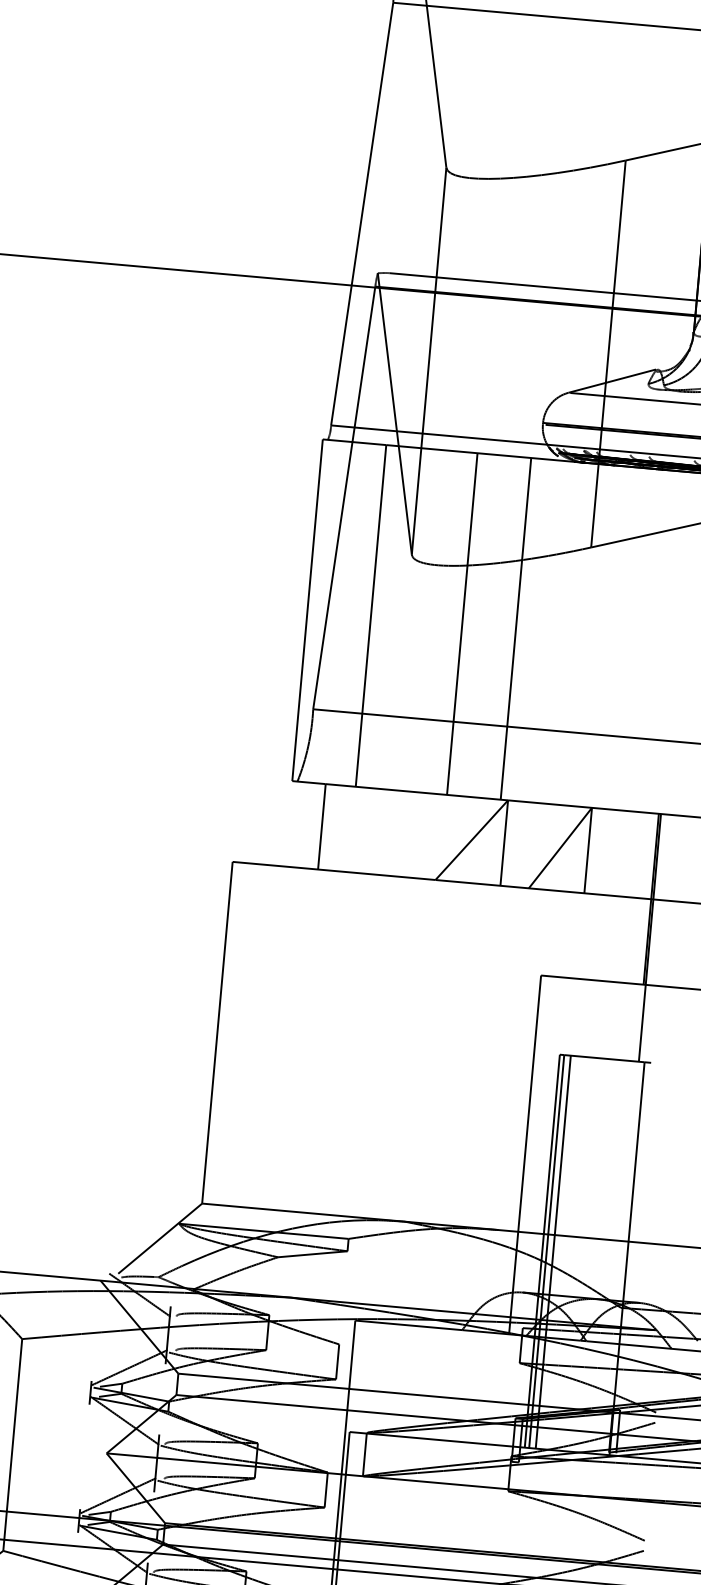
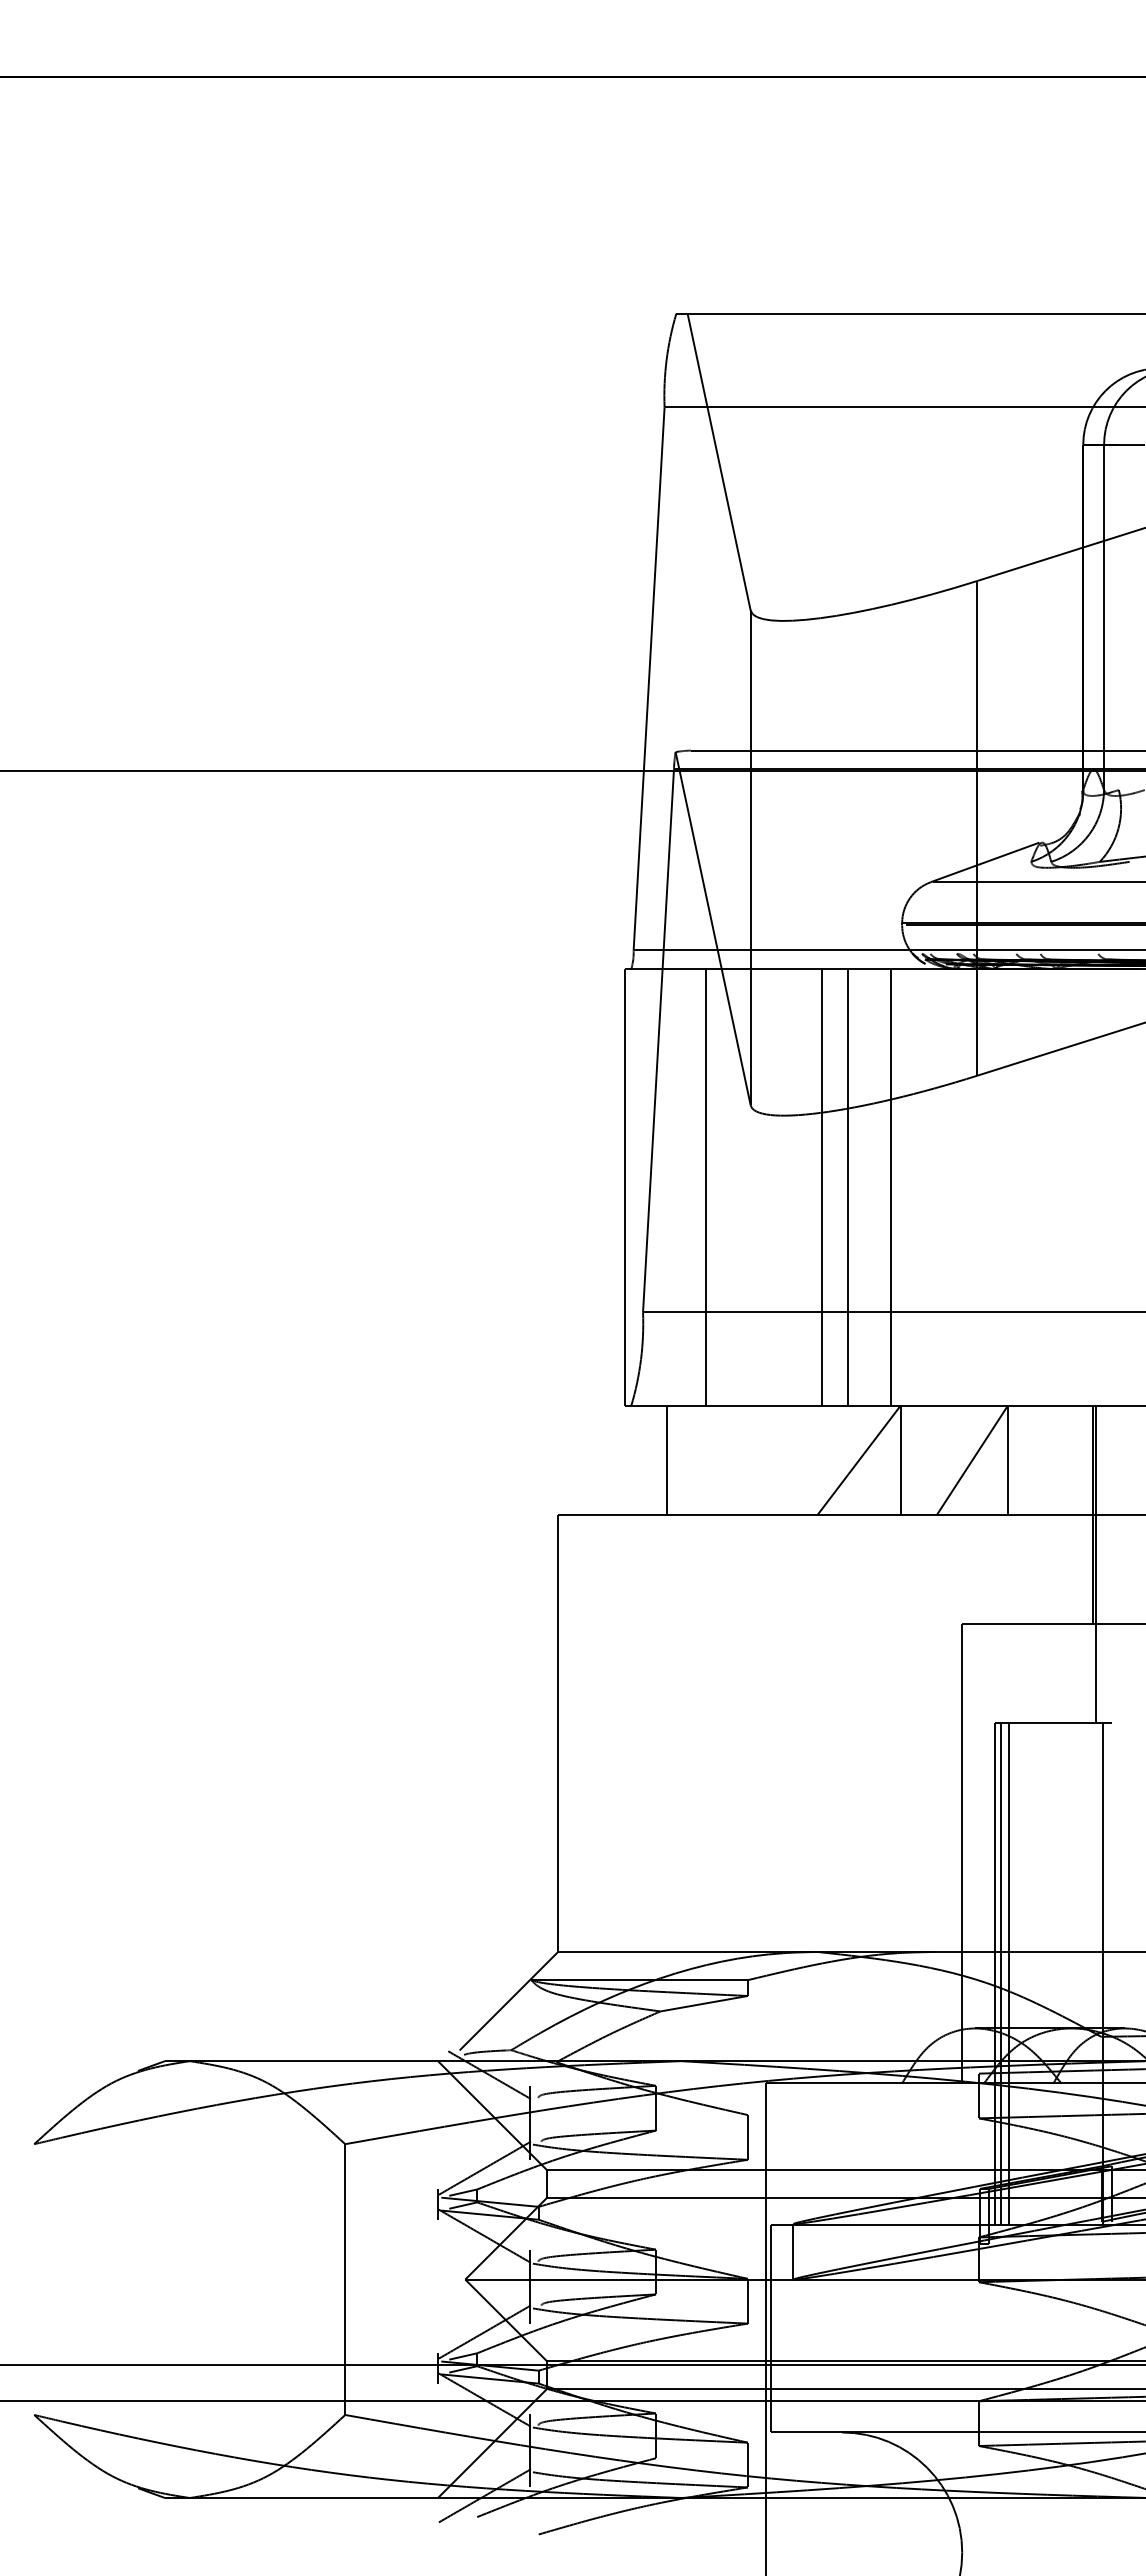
line: (482, 625) -> (848, 1187), added

